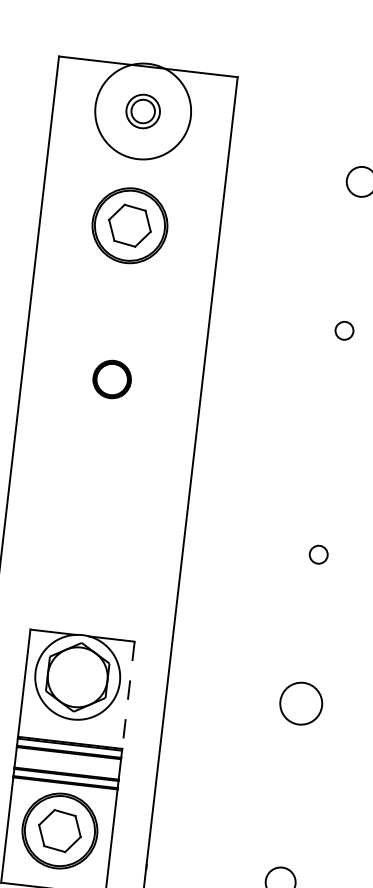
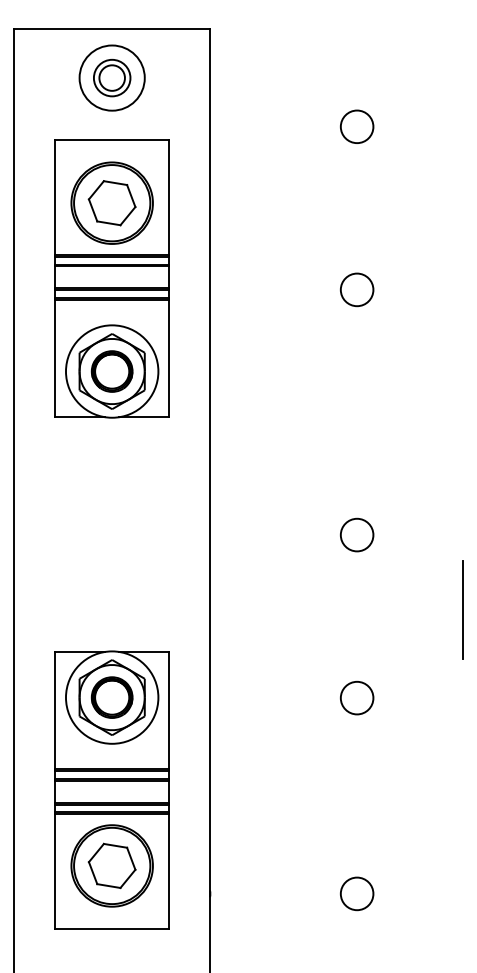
circle: (142, 110) -> (111, 77), size x0.62
part: (121, 294) -> (111, 278), added
circle: (343, 330) -> (356, 289), size x1.67
circle: (319, 554) -> (357, 534), size x1.67
part: (77, 677) -> (111, 697), added
line: (128, 695) -> (169, 710), dashed -> solid
circle: (301, 703) -> (357, 697), size x0.71

